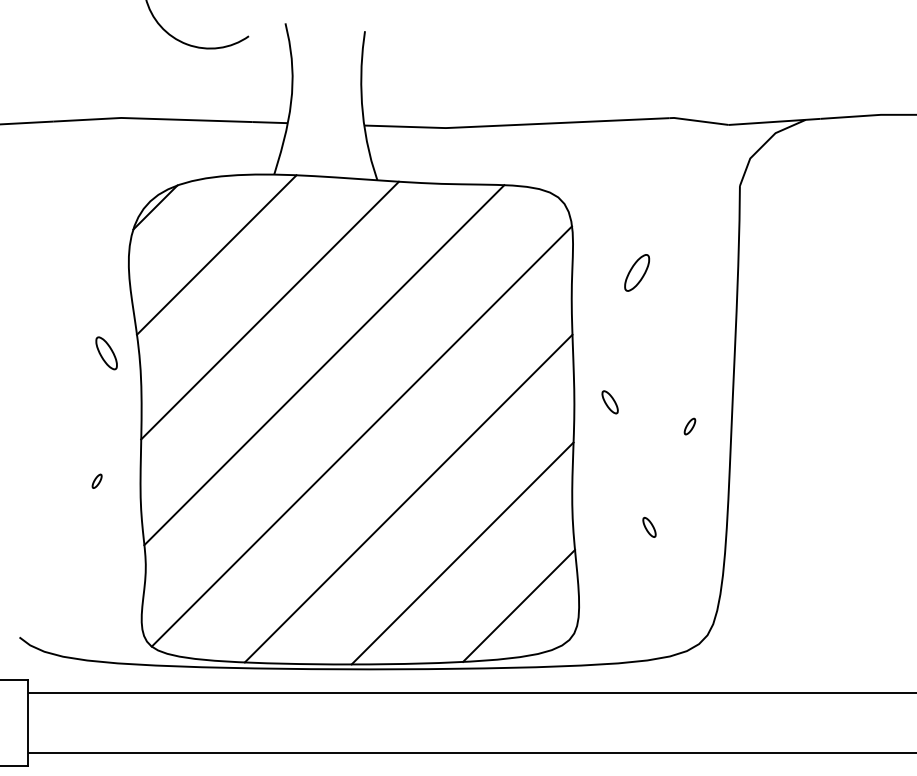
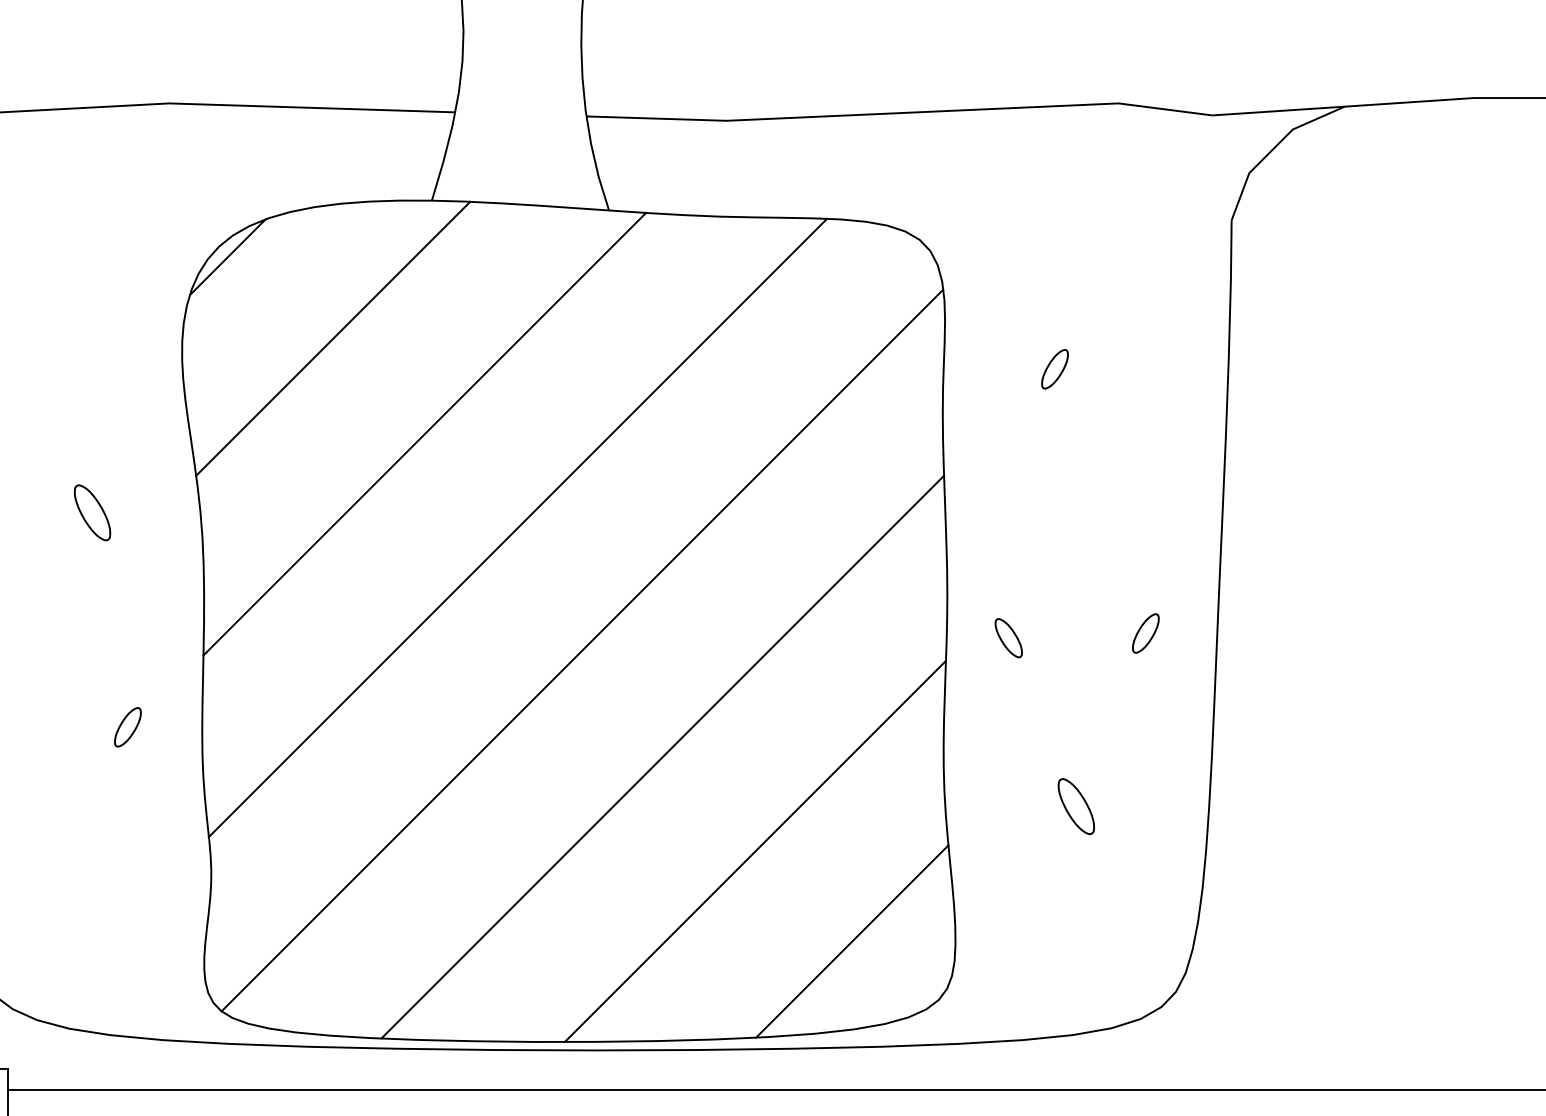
part: (636, 272) -> (1054, 368), size x0.62
part: (106, 353) -> (92, 513), moved
part: (609, 402) -> (1007, 638), moved
part: (689, 426) -> (1145, 633), size x1.43
part: (96, 481) -> (126, 727), size x1.67
part: (649, 527) -> (1076, 806), size x1.67

